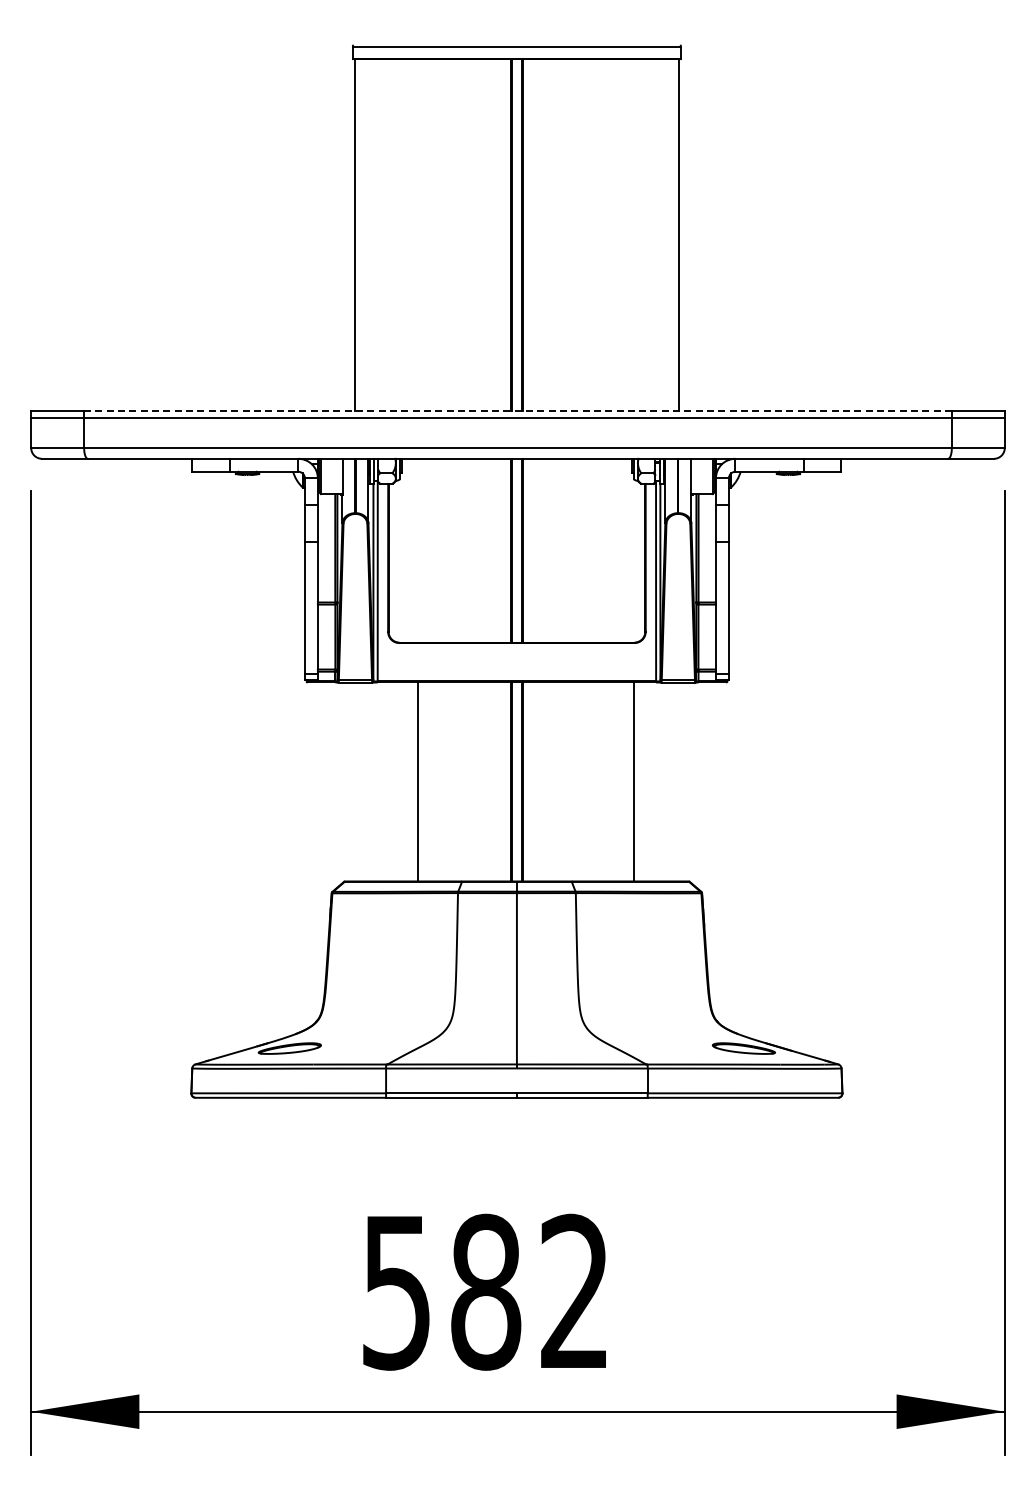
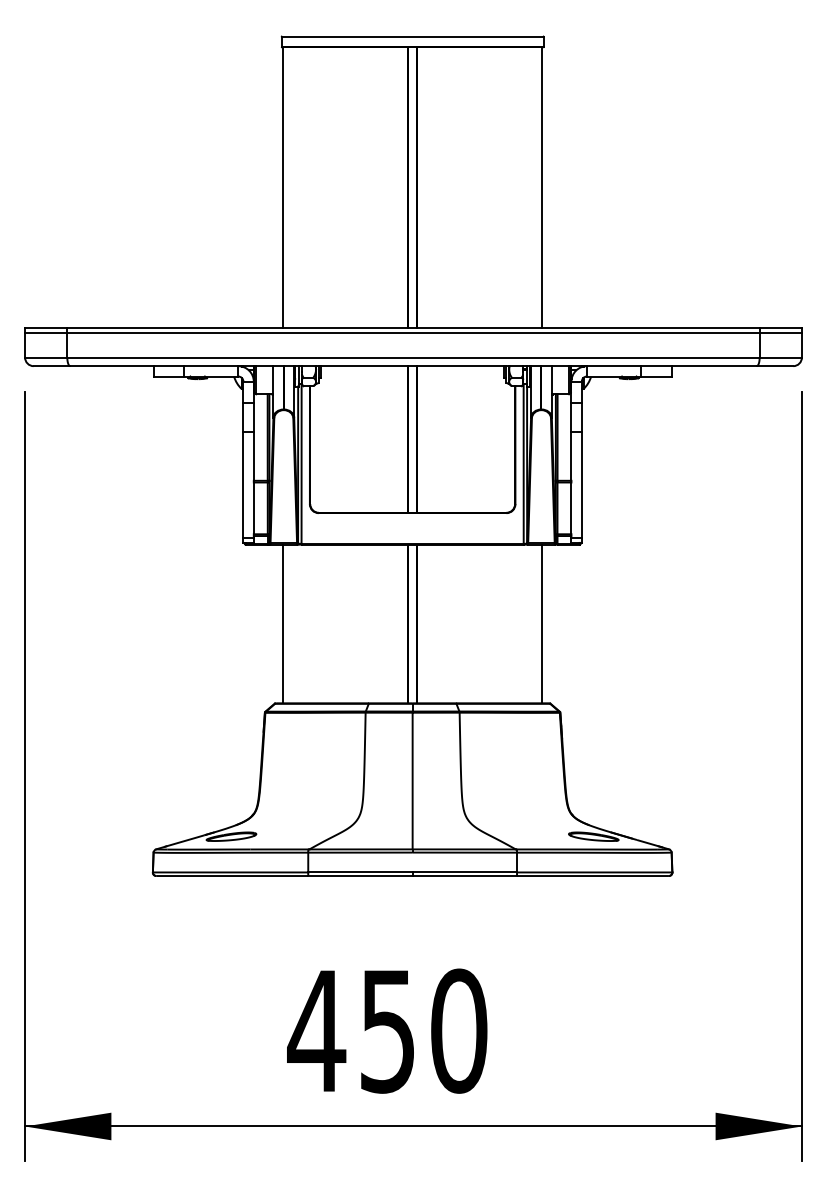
line: (518, 411) -> (413, 328), dashed -> solid
line: (417, 781) -> (283, 623), moved
line: (634, 781) -> (542, 623), moved
text: (484, 1291) -> (386, 1030), 582 -> 450

